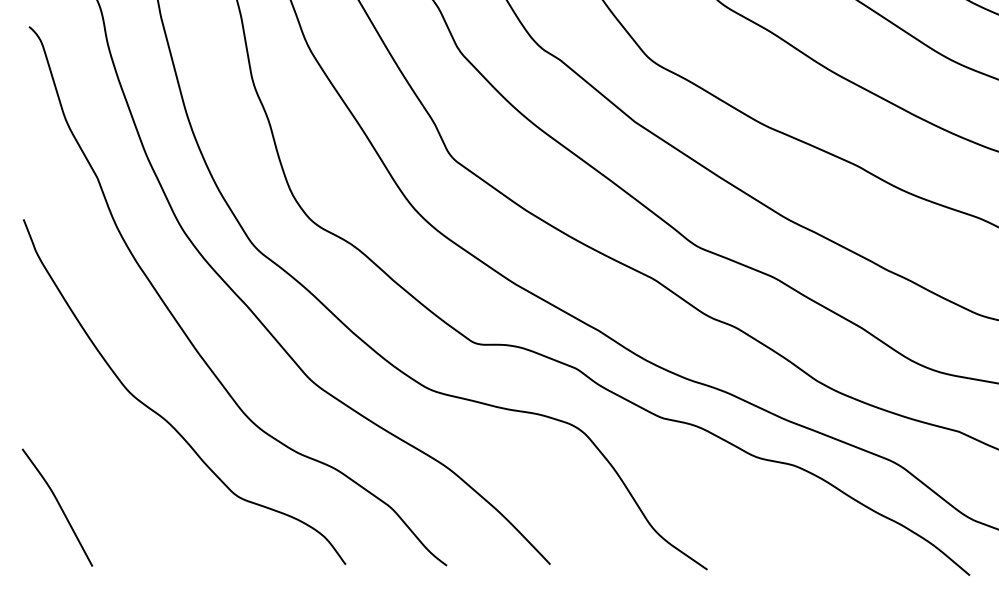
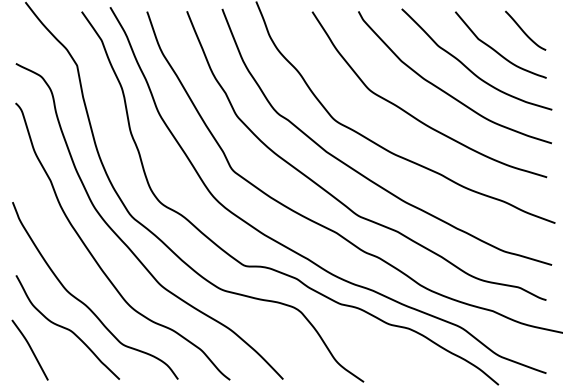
curve: (128, 463) -> (66, 327), added

